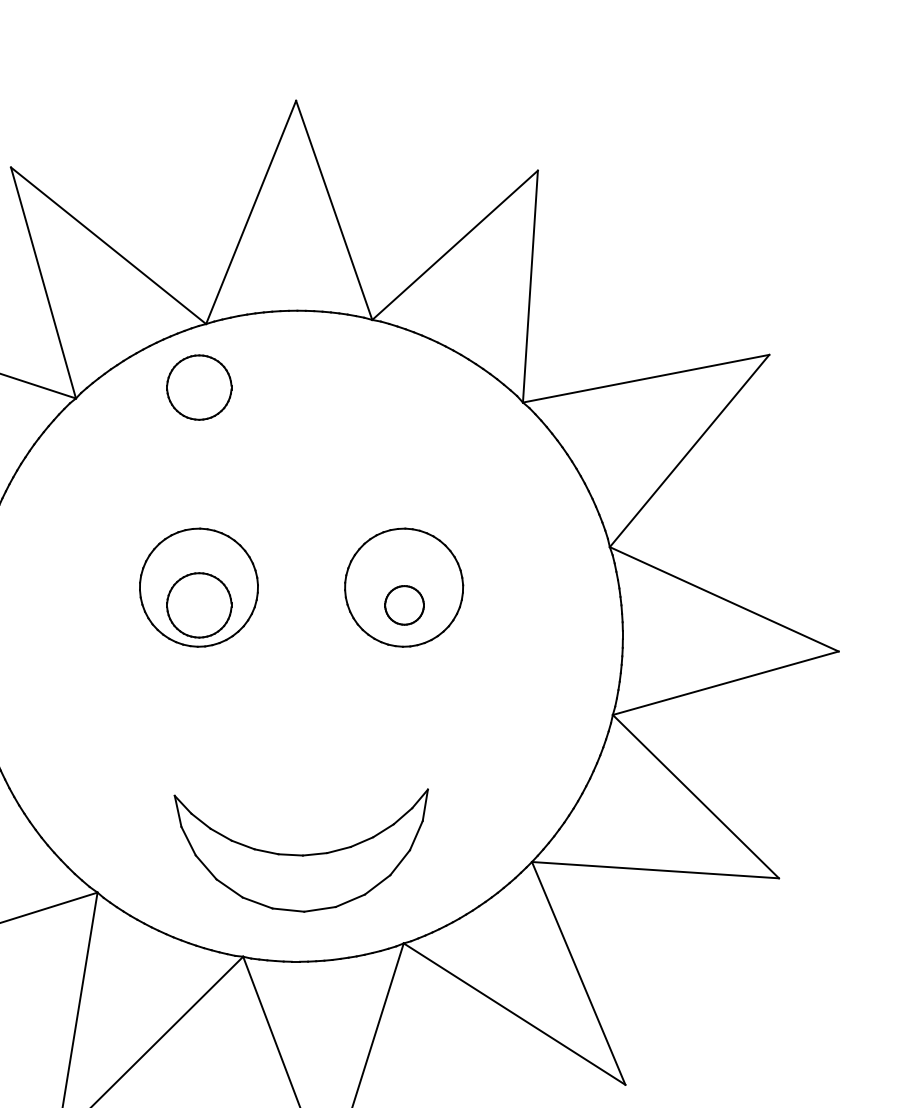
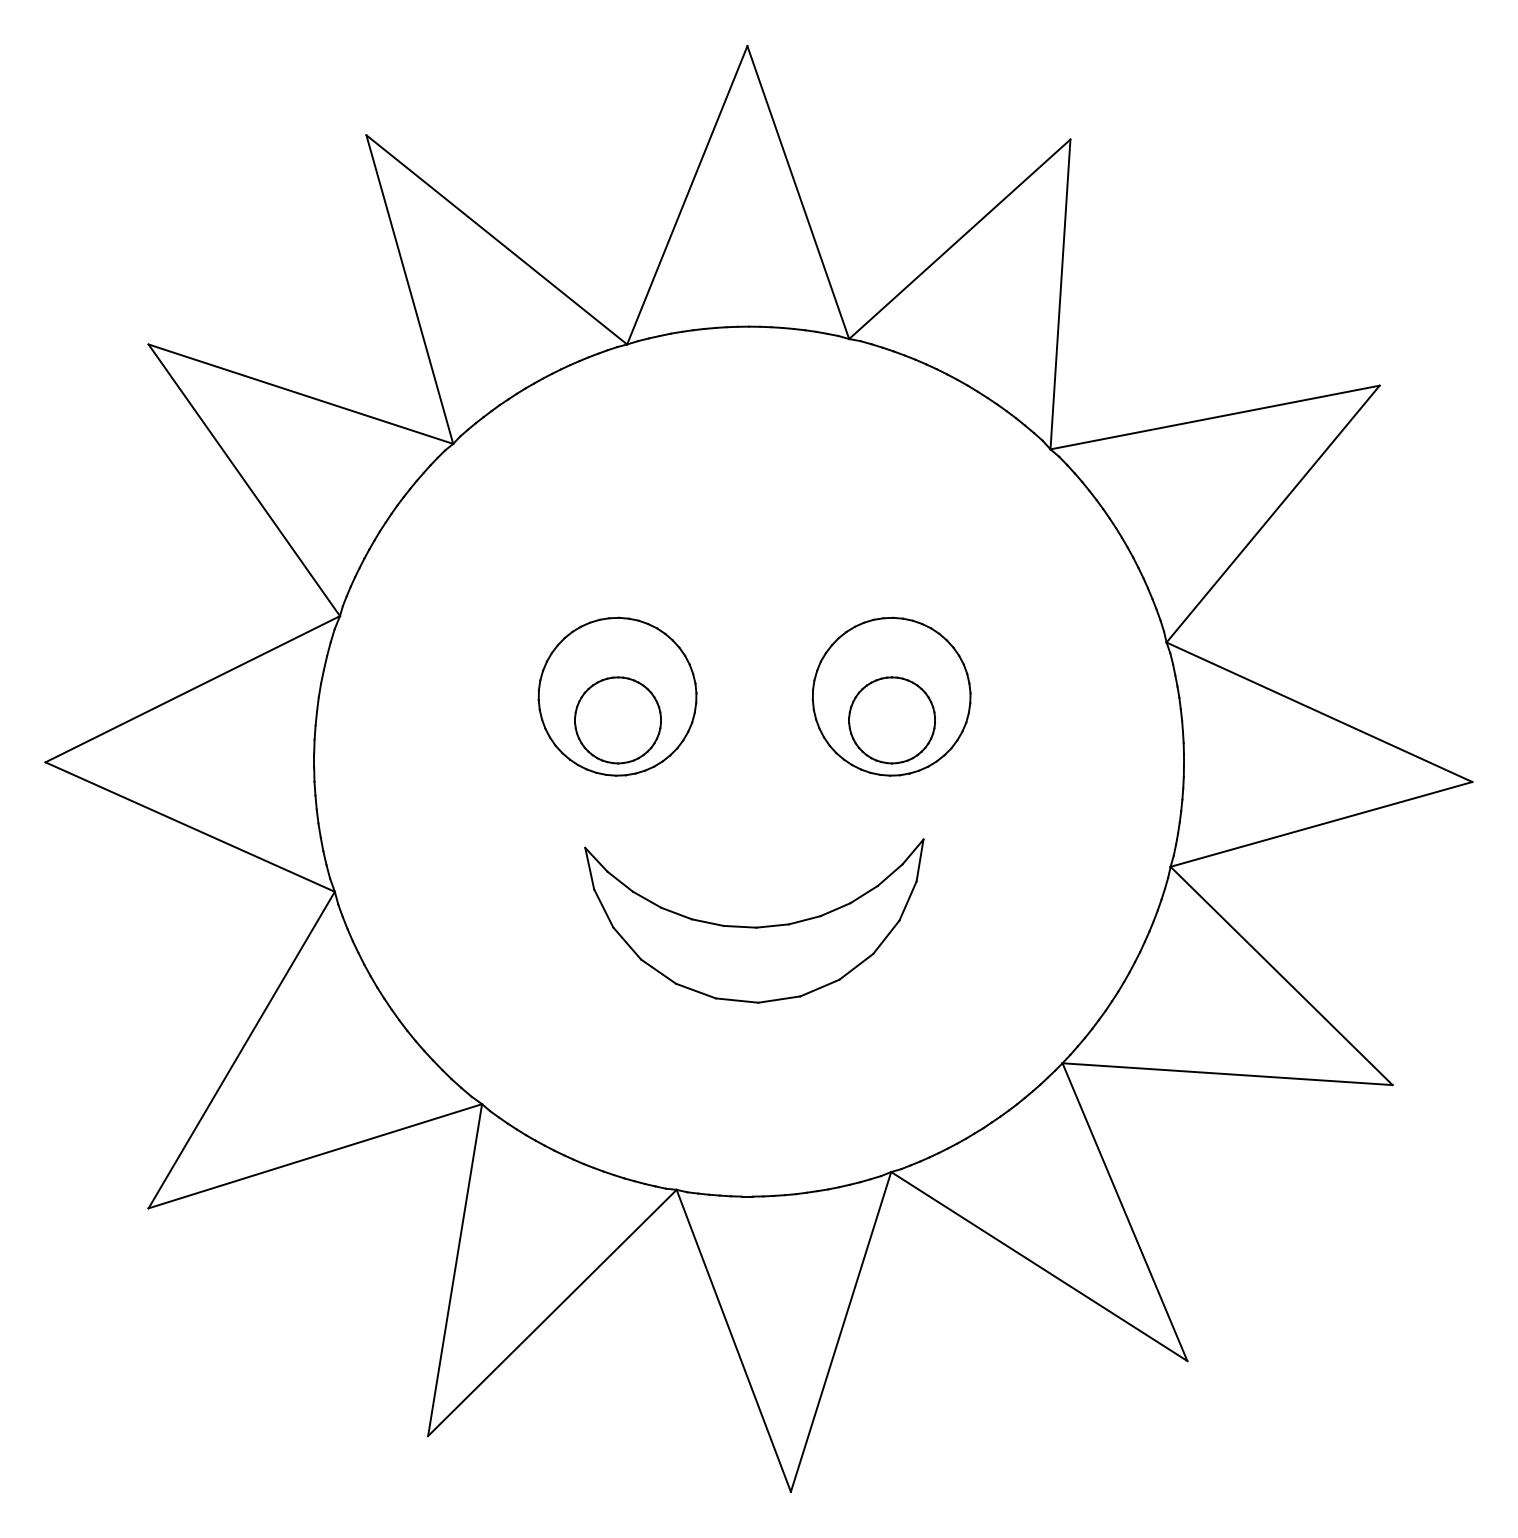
part: (198, 387) -> (617, 429), removed
part: (404, 605) -> (892, 720), size x1.67
part: (301, 850) -> (754, 920), moved

